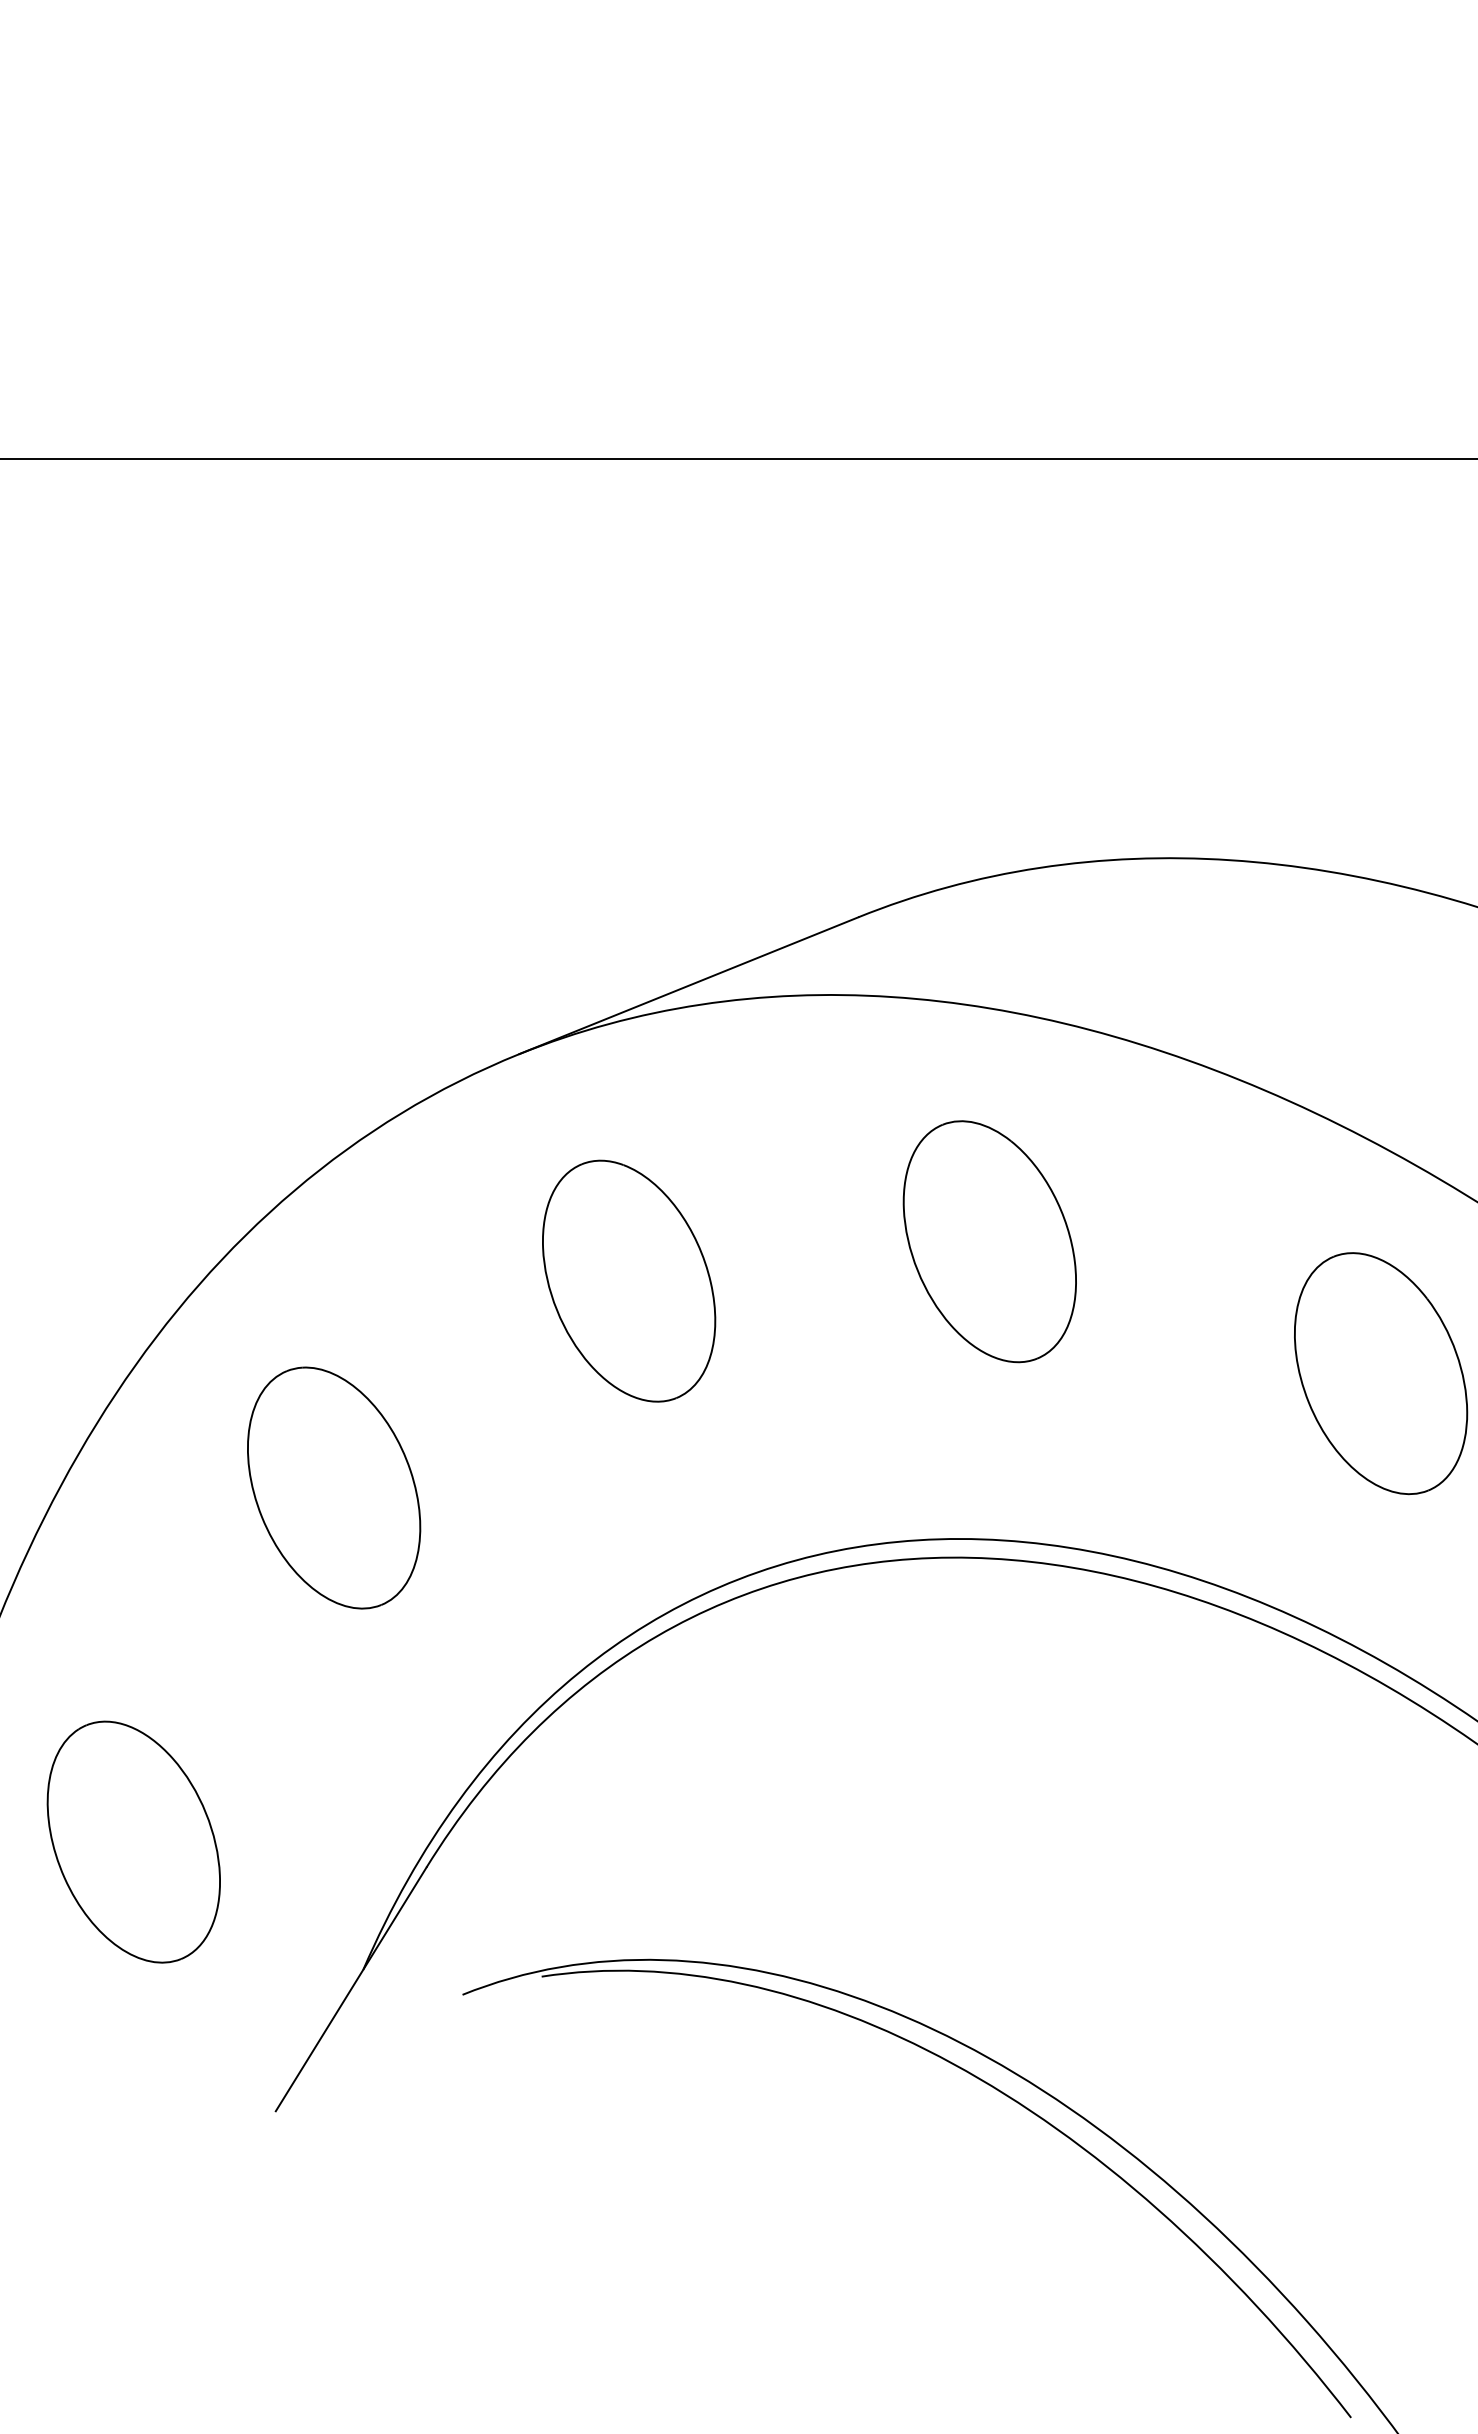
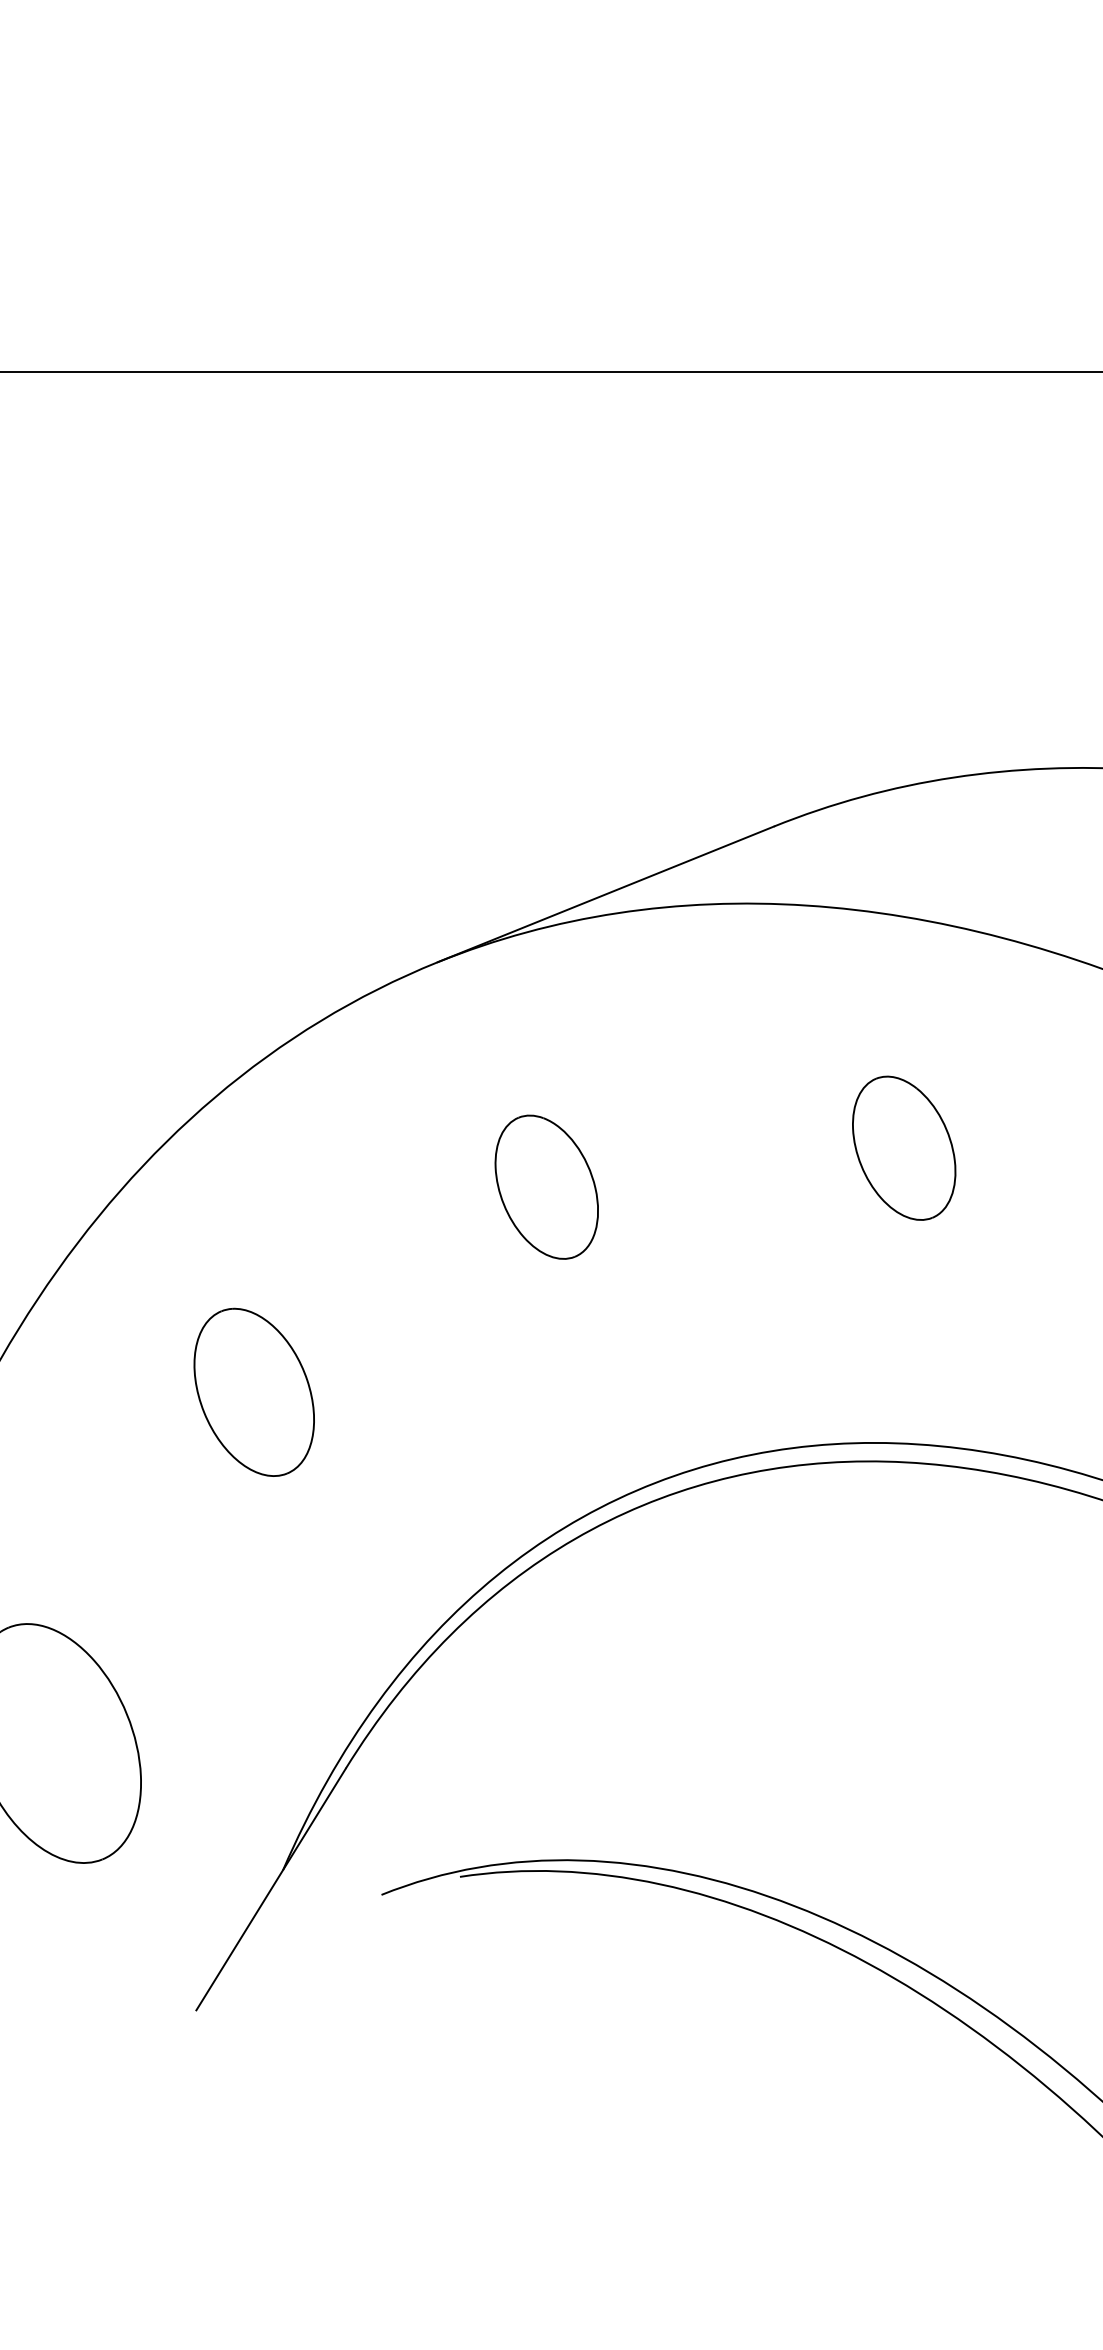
part: (989, 1241) -> (903, 1147), size x0.6
part: (629, 1280) -> (547, 1186), size x0.6
part: (334, 1487) -> (254, 1391), size x0.7

